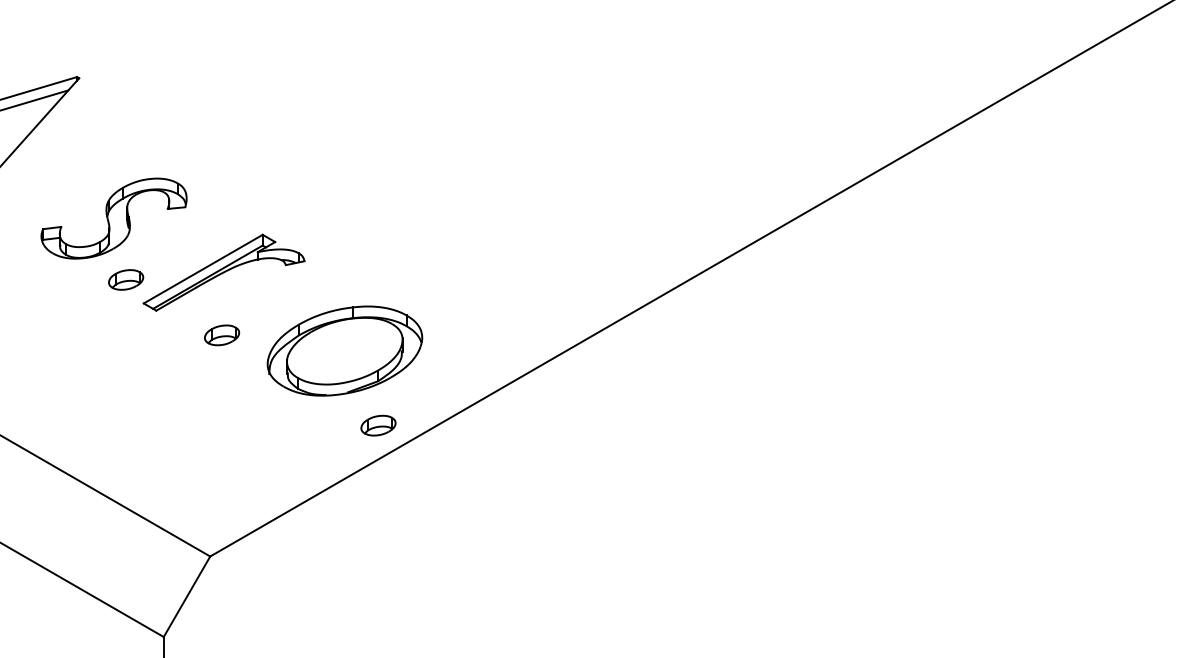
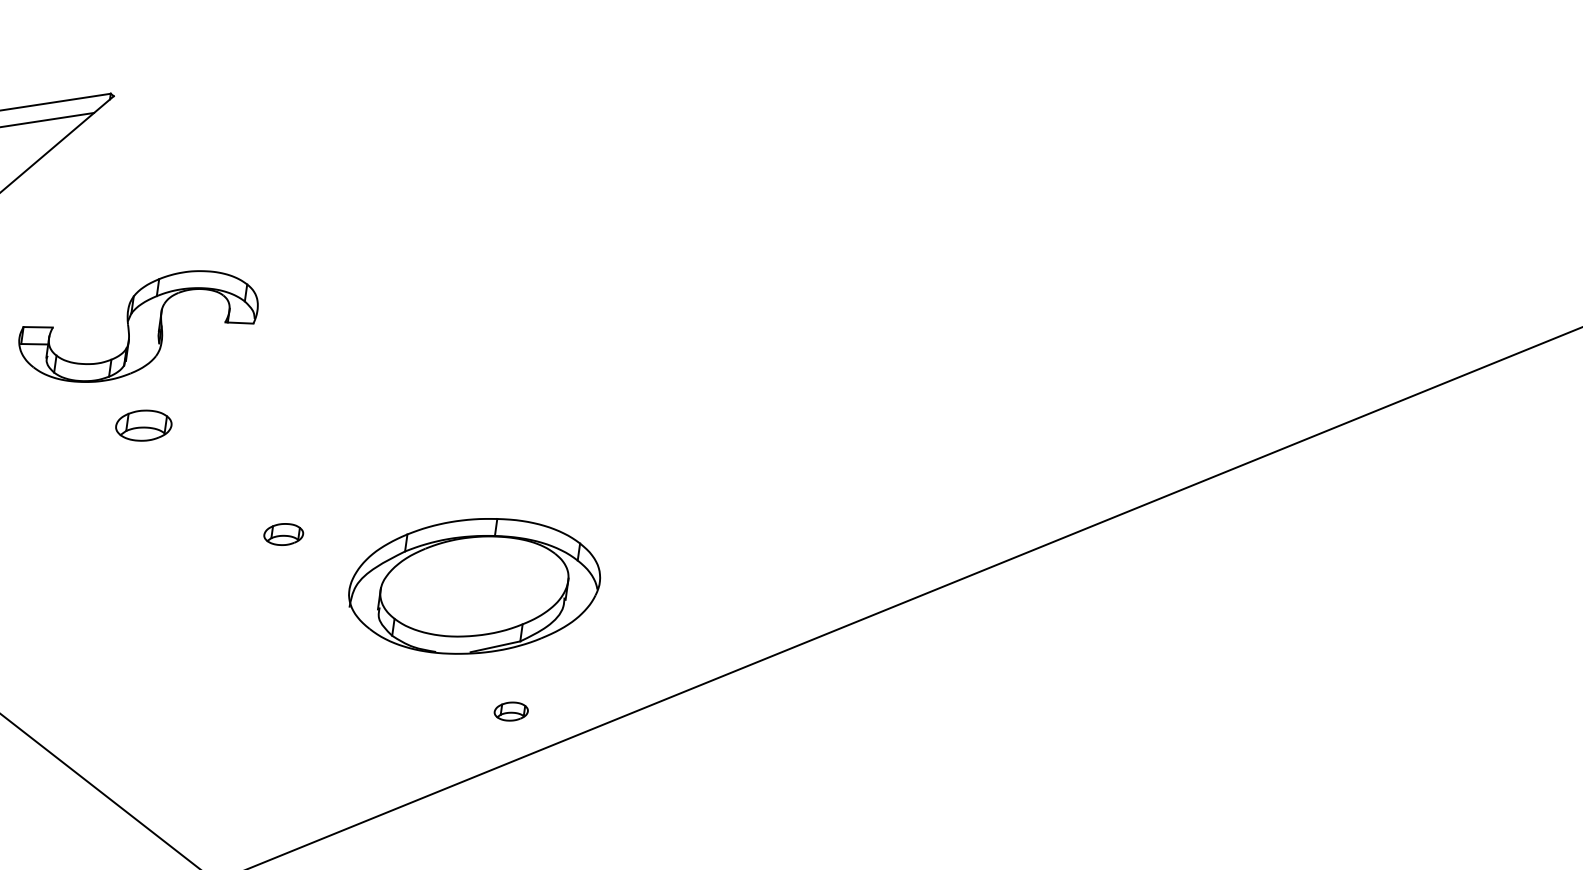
part: (223, 272) -> (299, 435), removed
part: (222, 335) -> (284, 534), size x0.7
part: (378, 425) -> (511, 711), size x0.6

